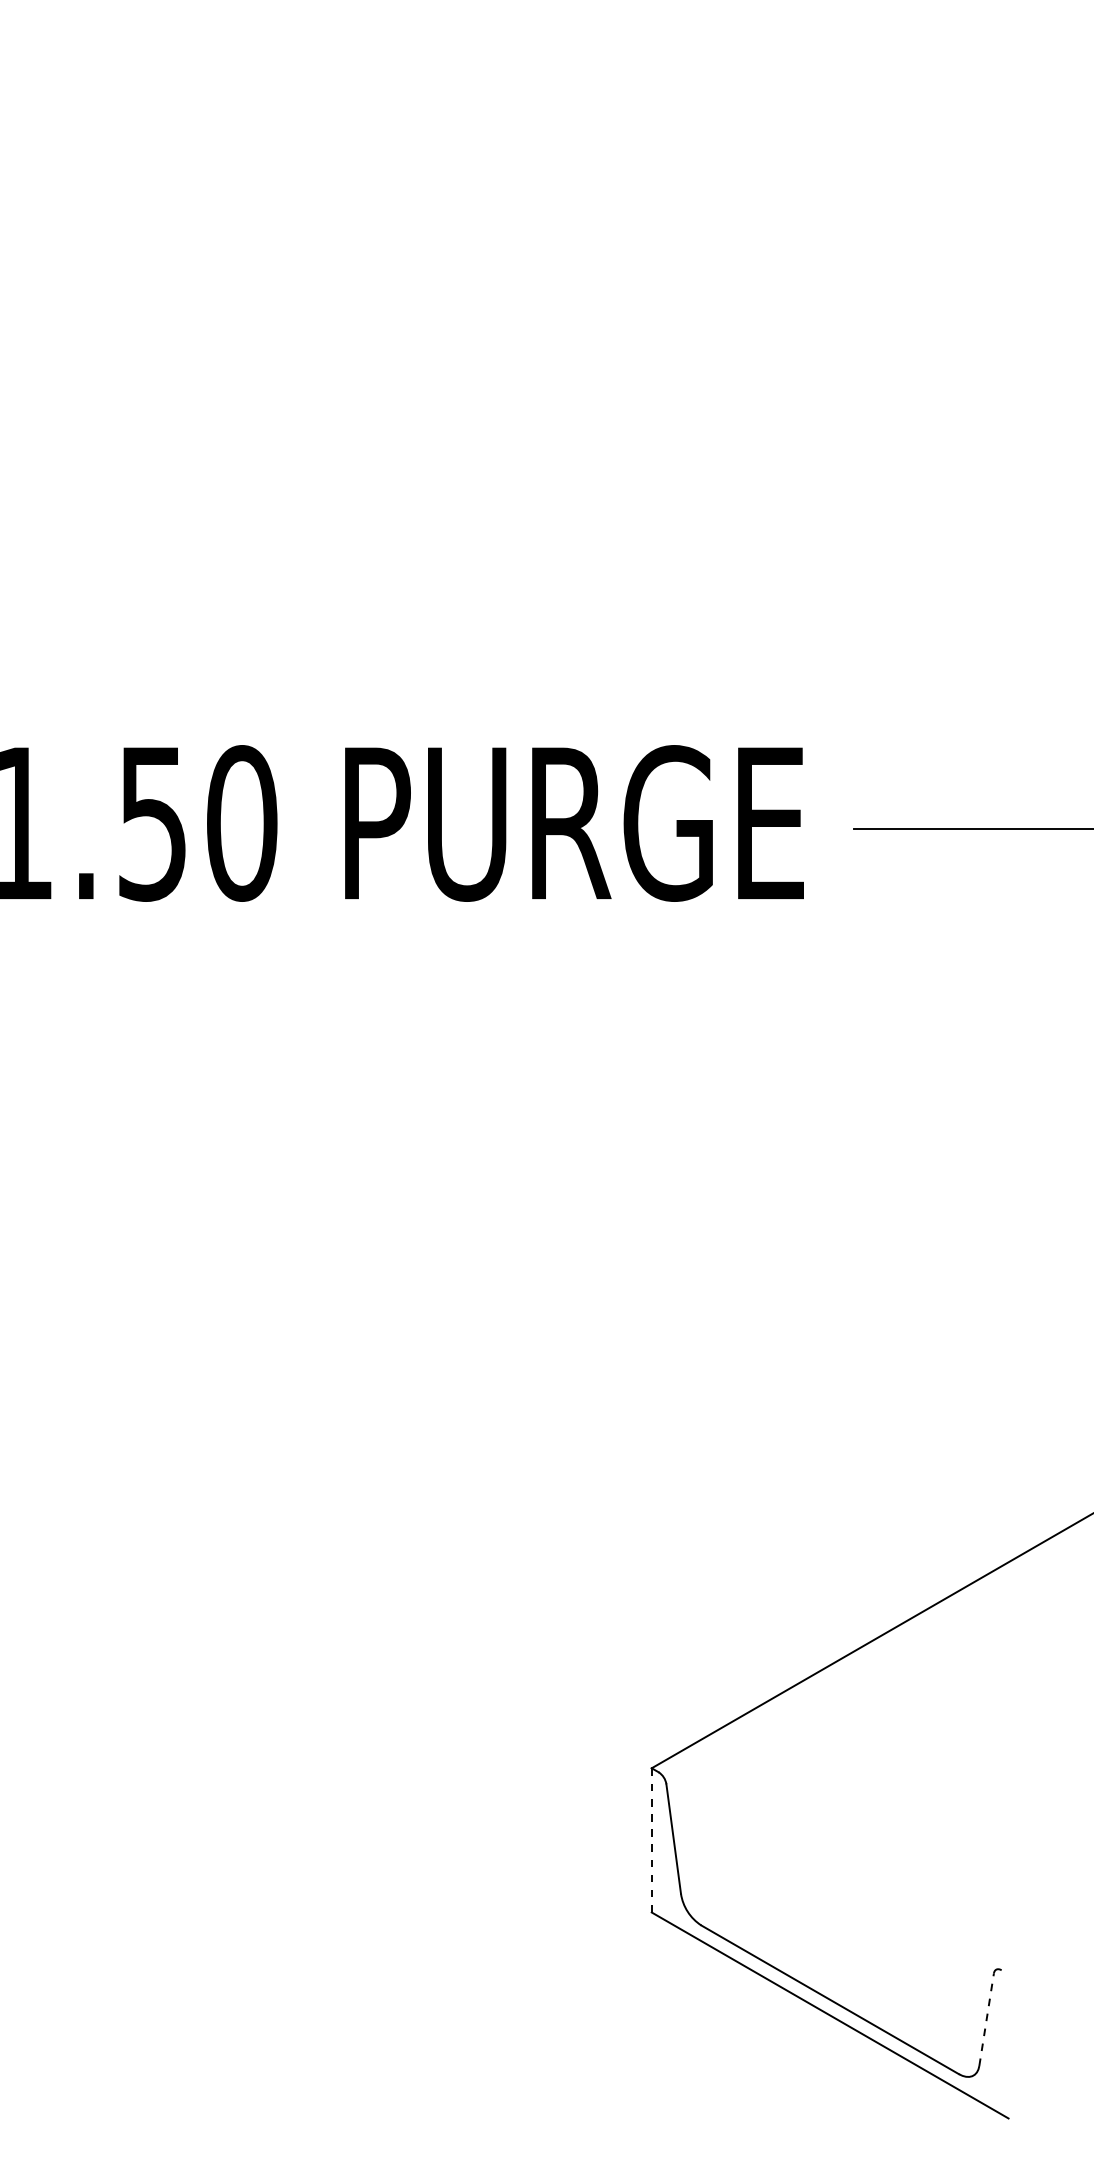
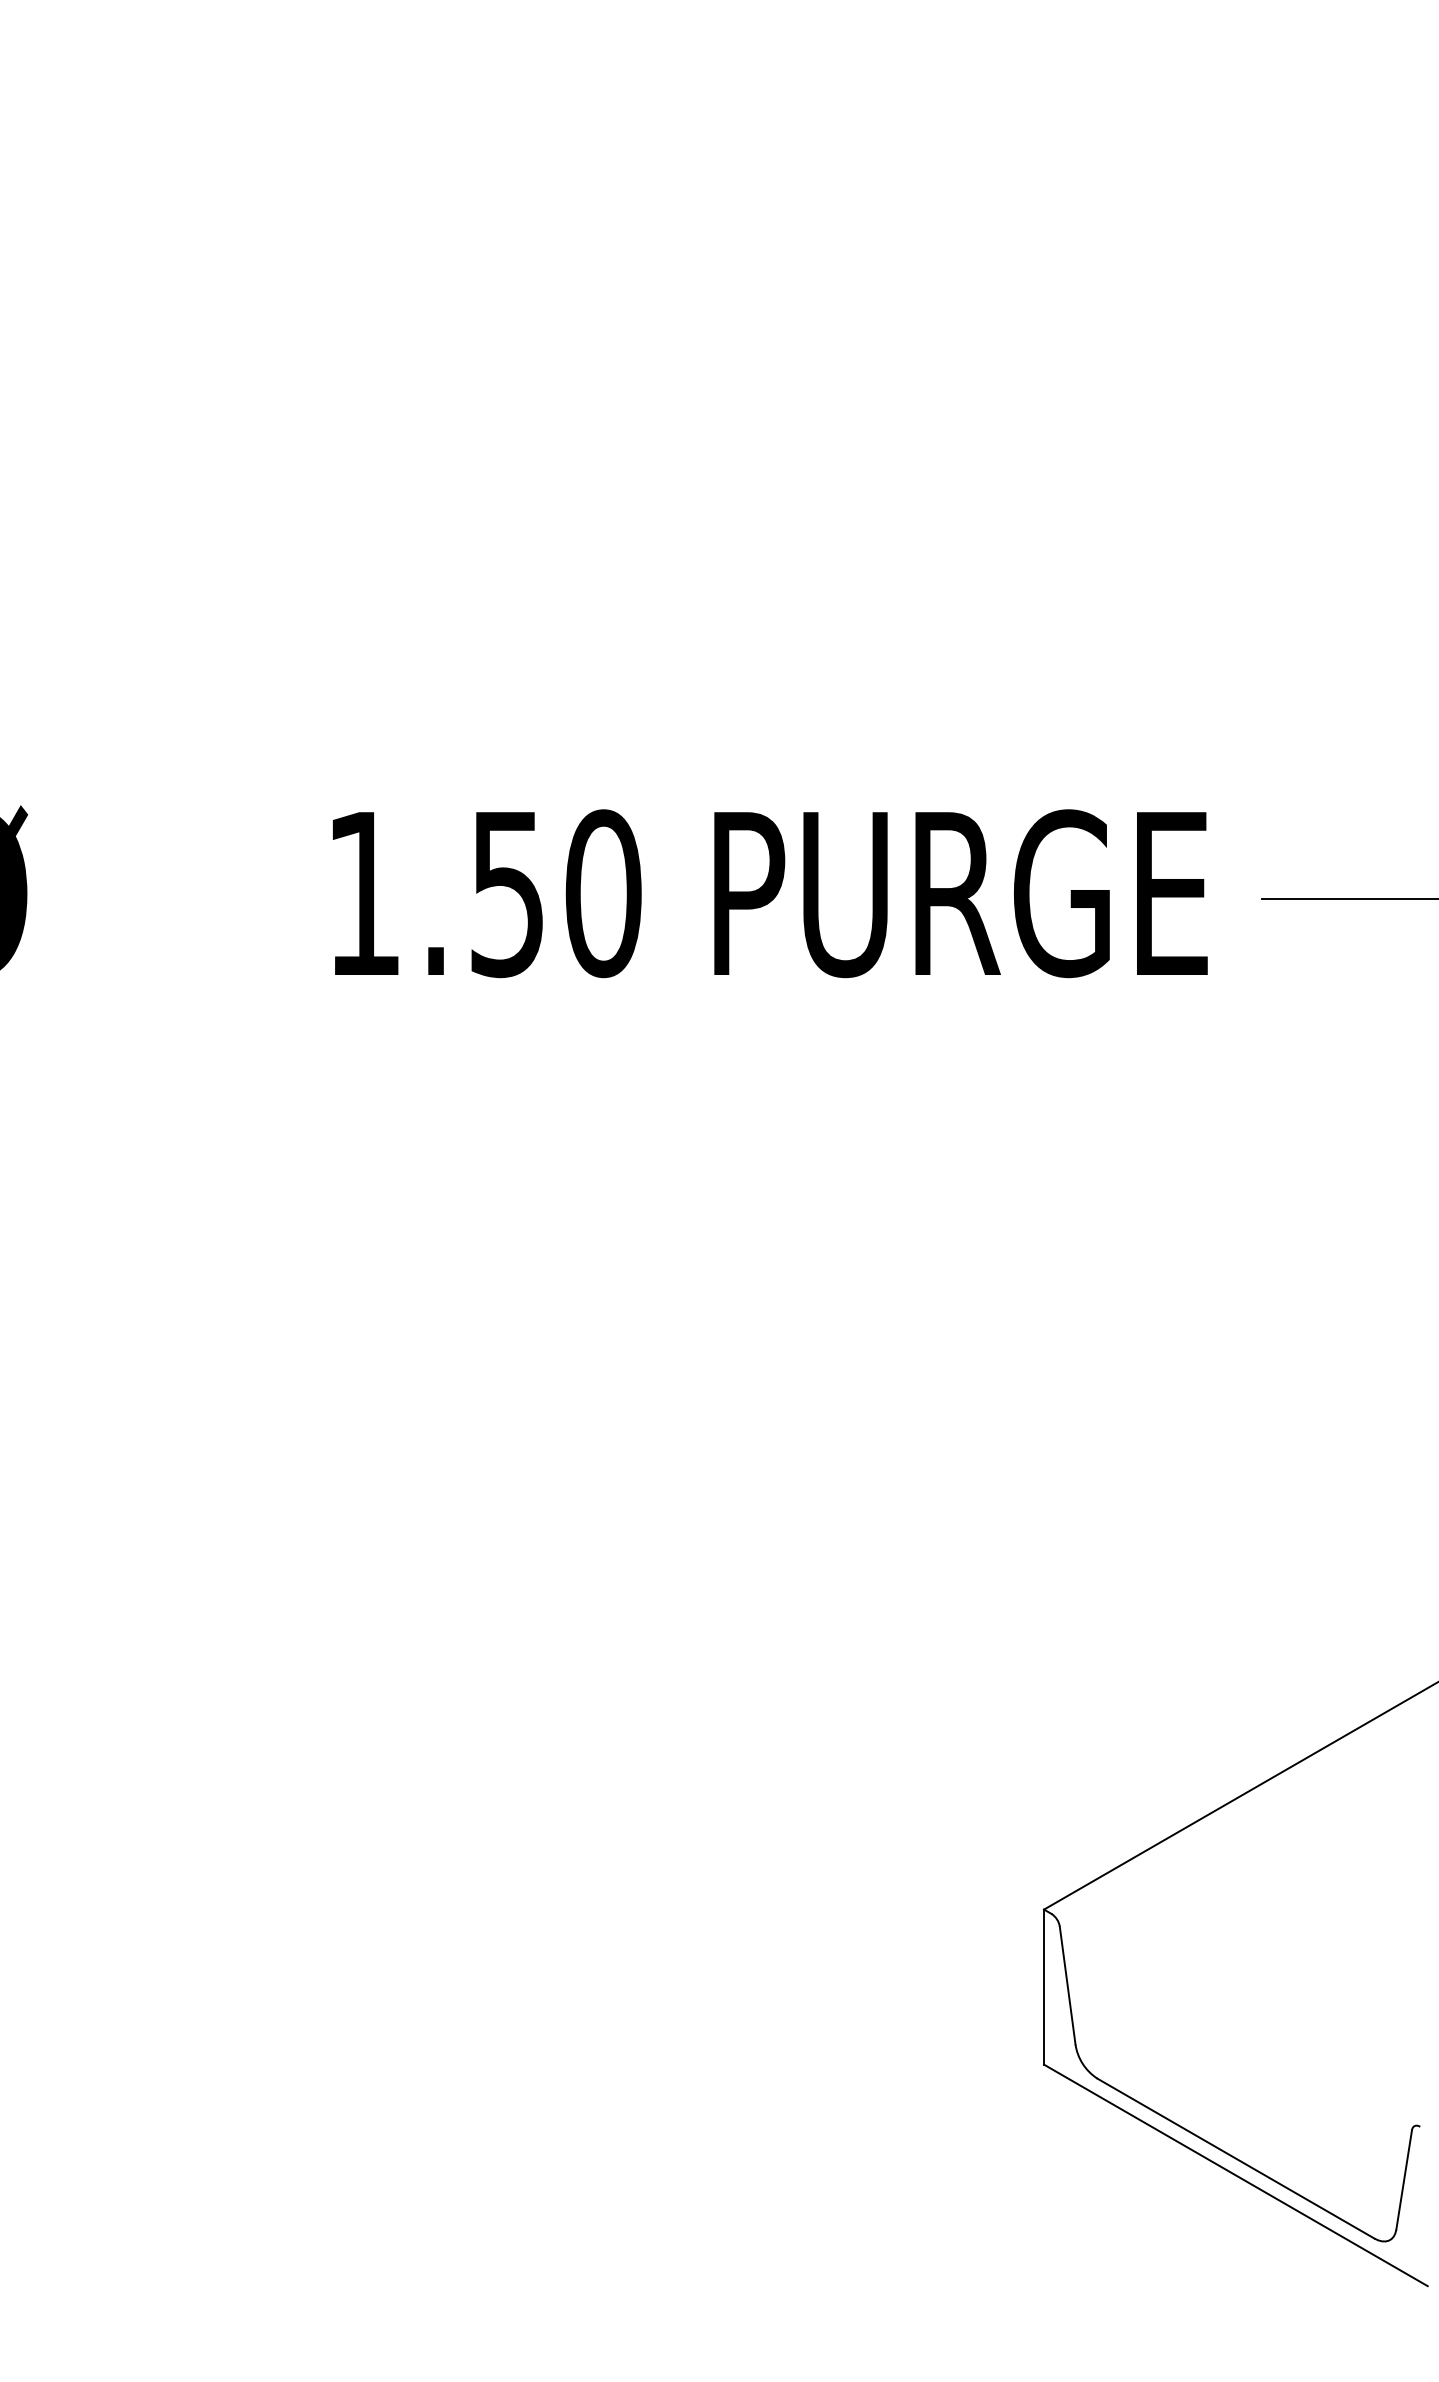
line: (652, 1840) -> (1044, 1987), dashed -> solid
line: (986, 2019) -> (1404, 2179), dashed -> solid

